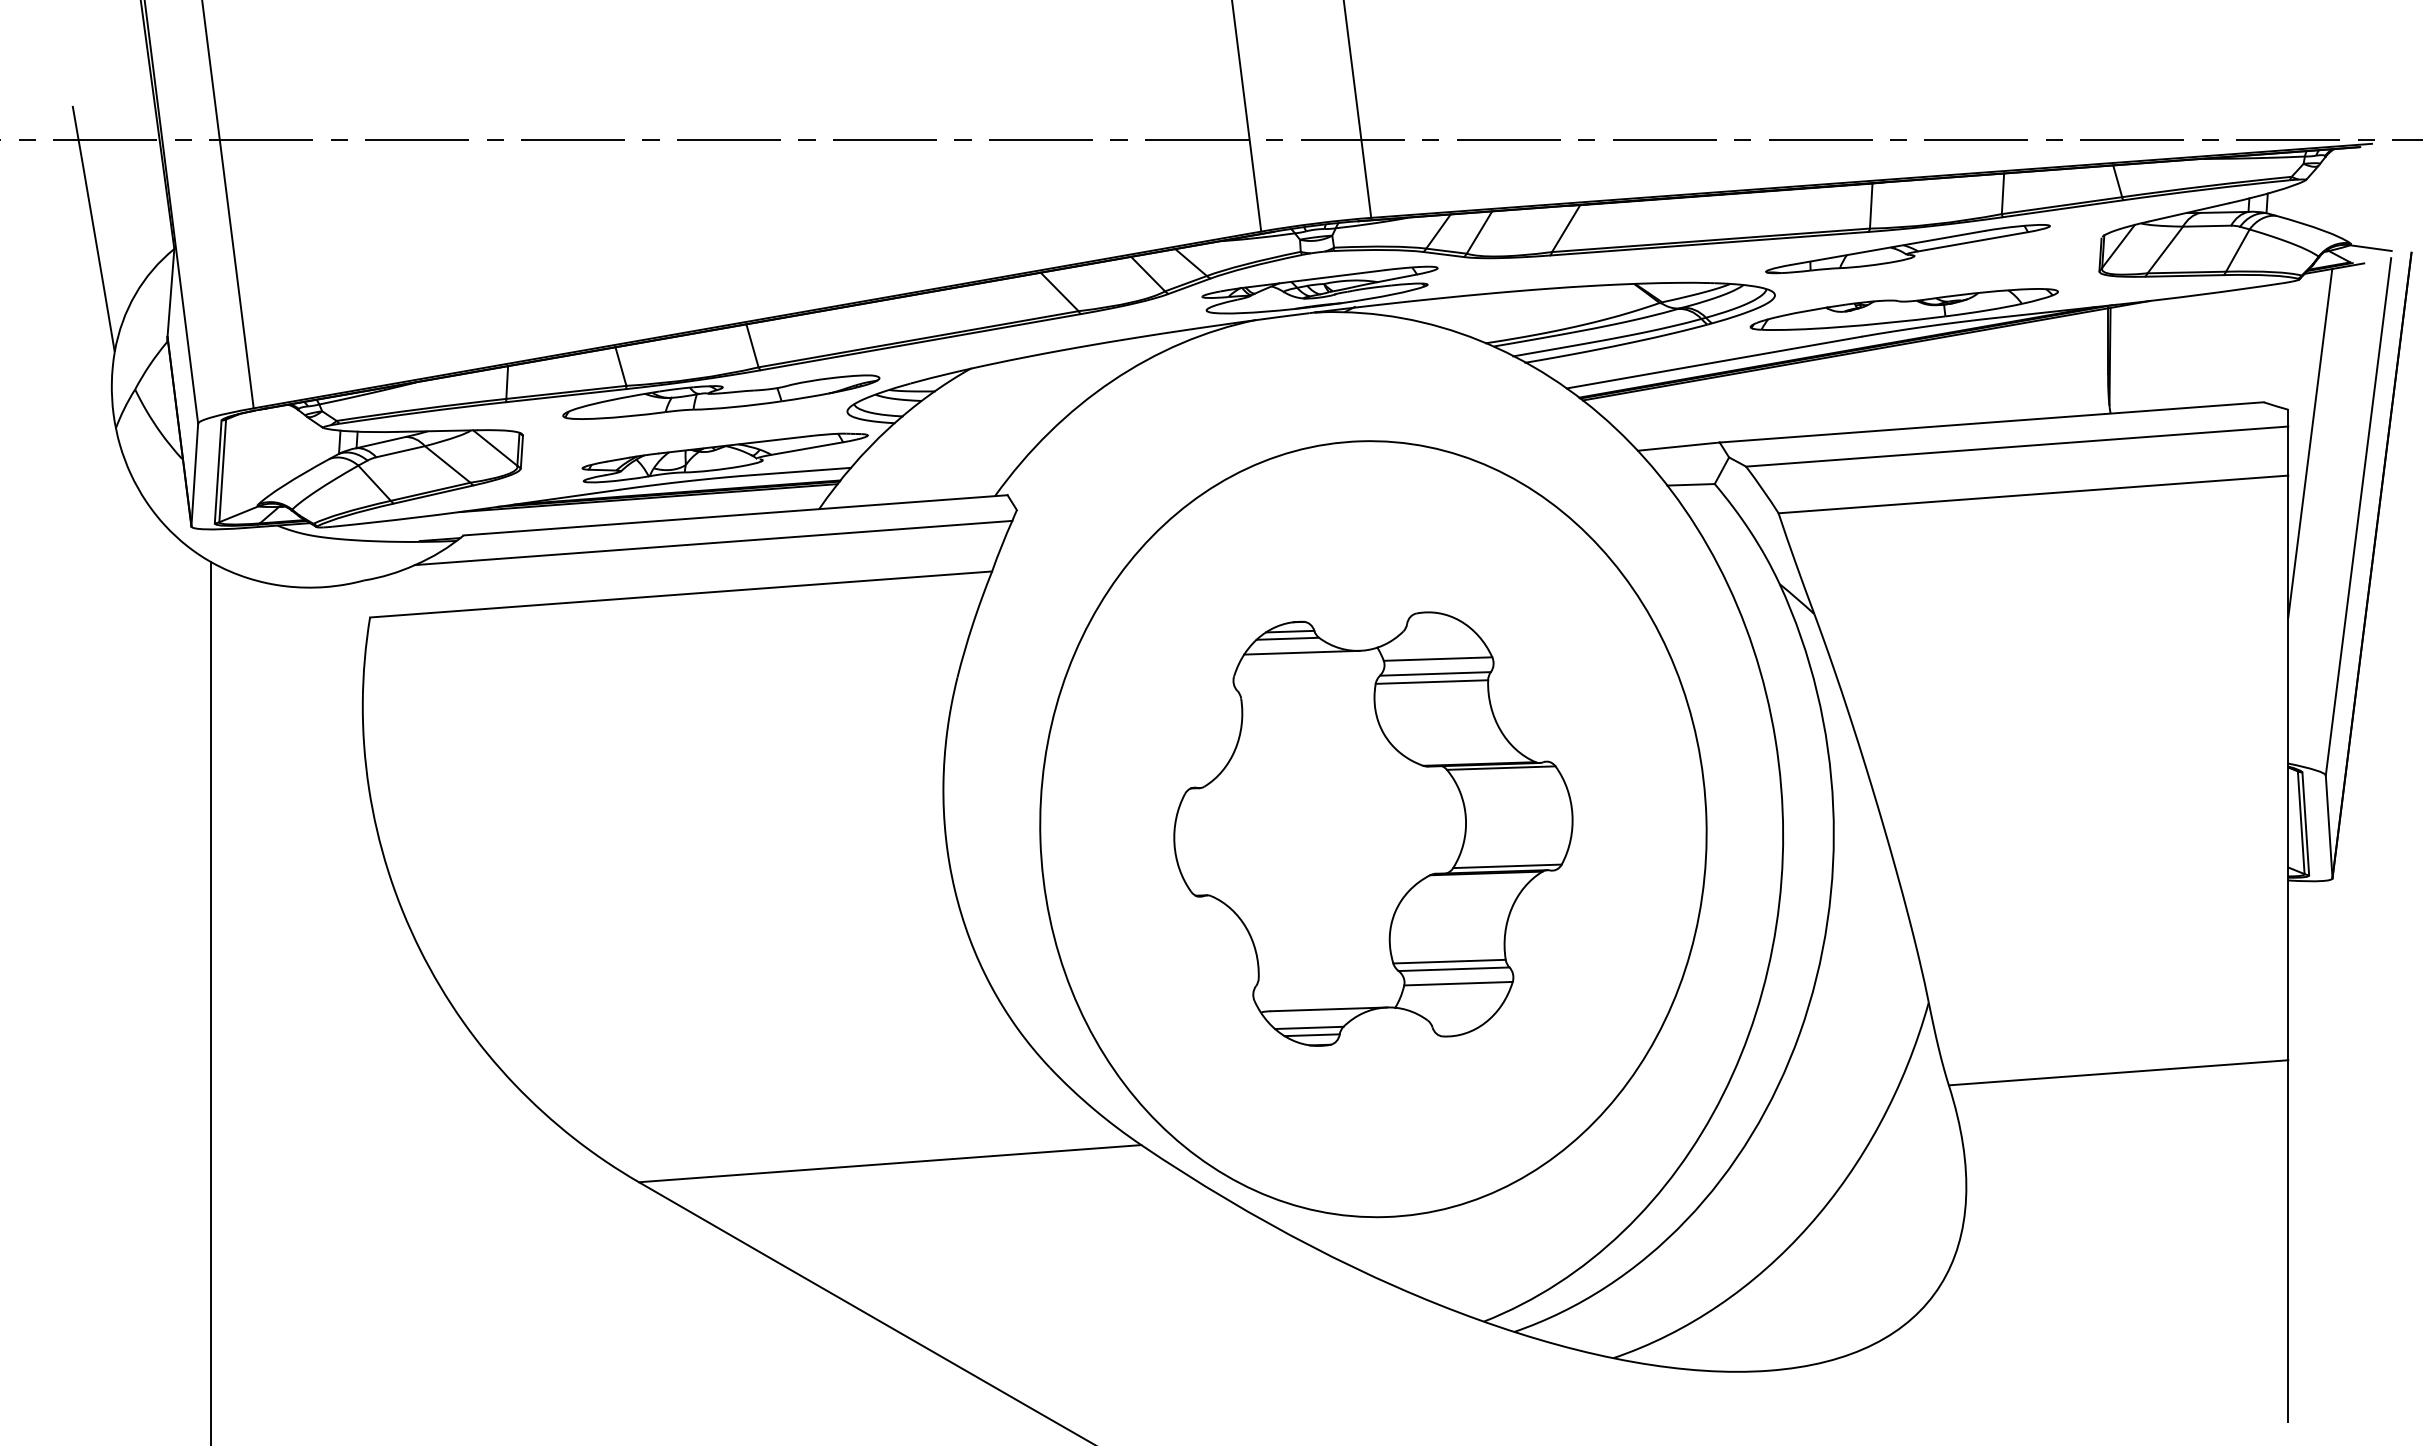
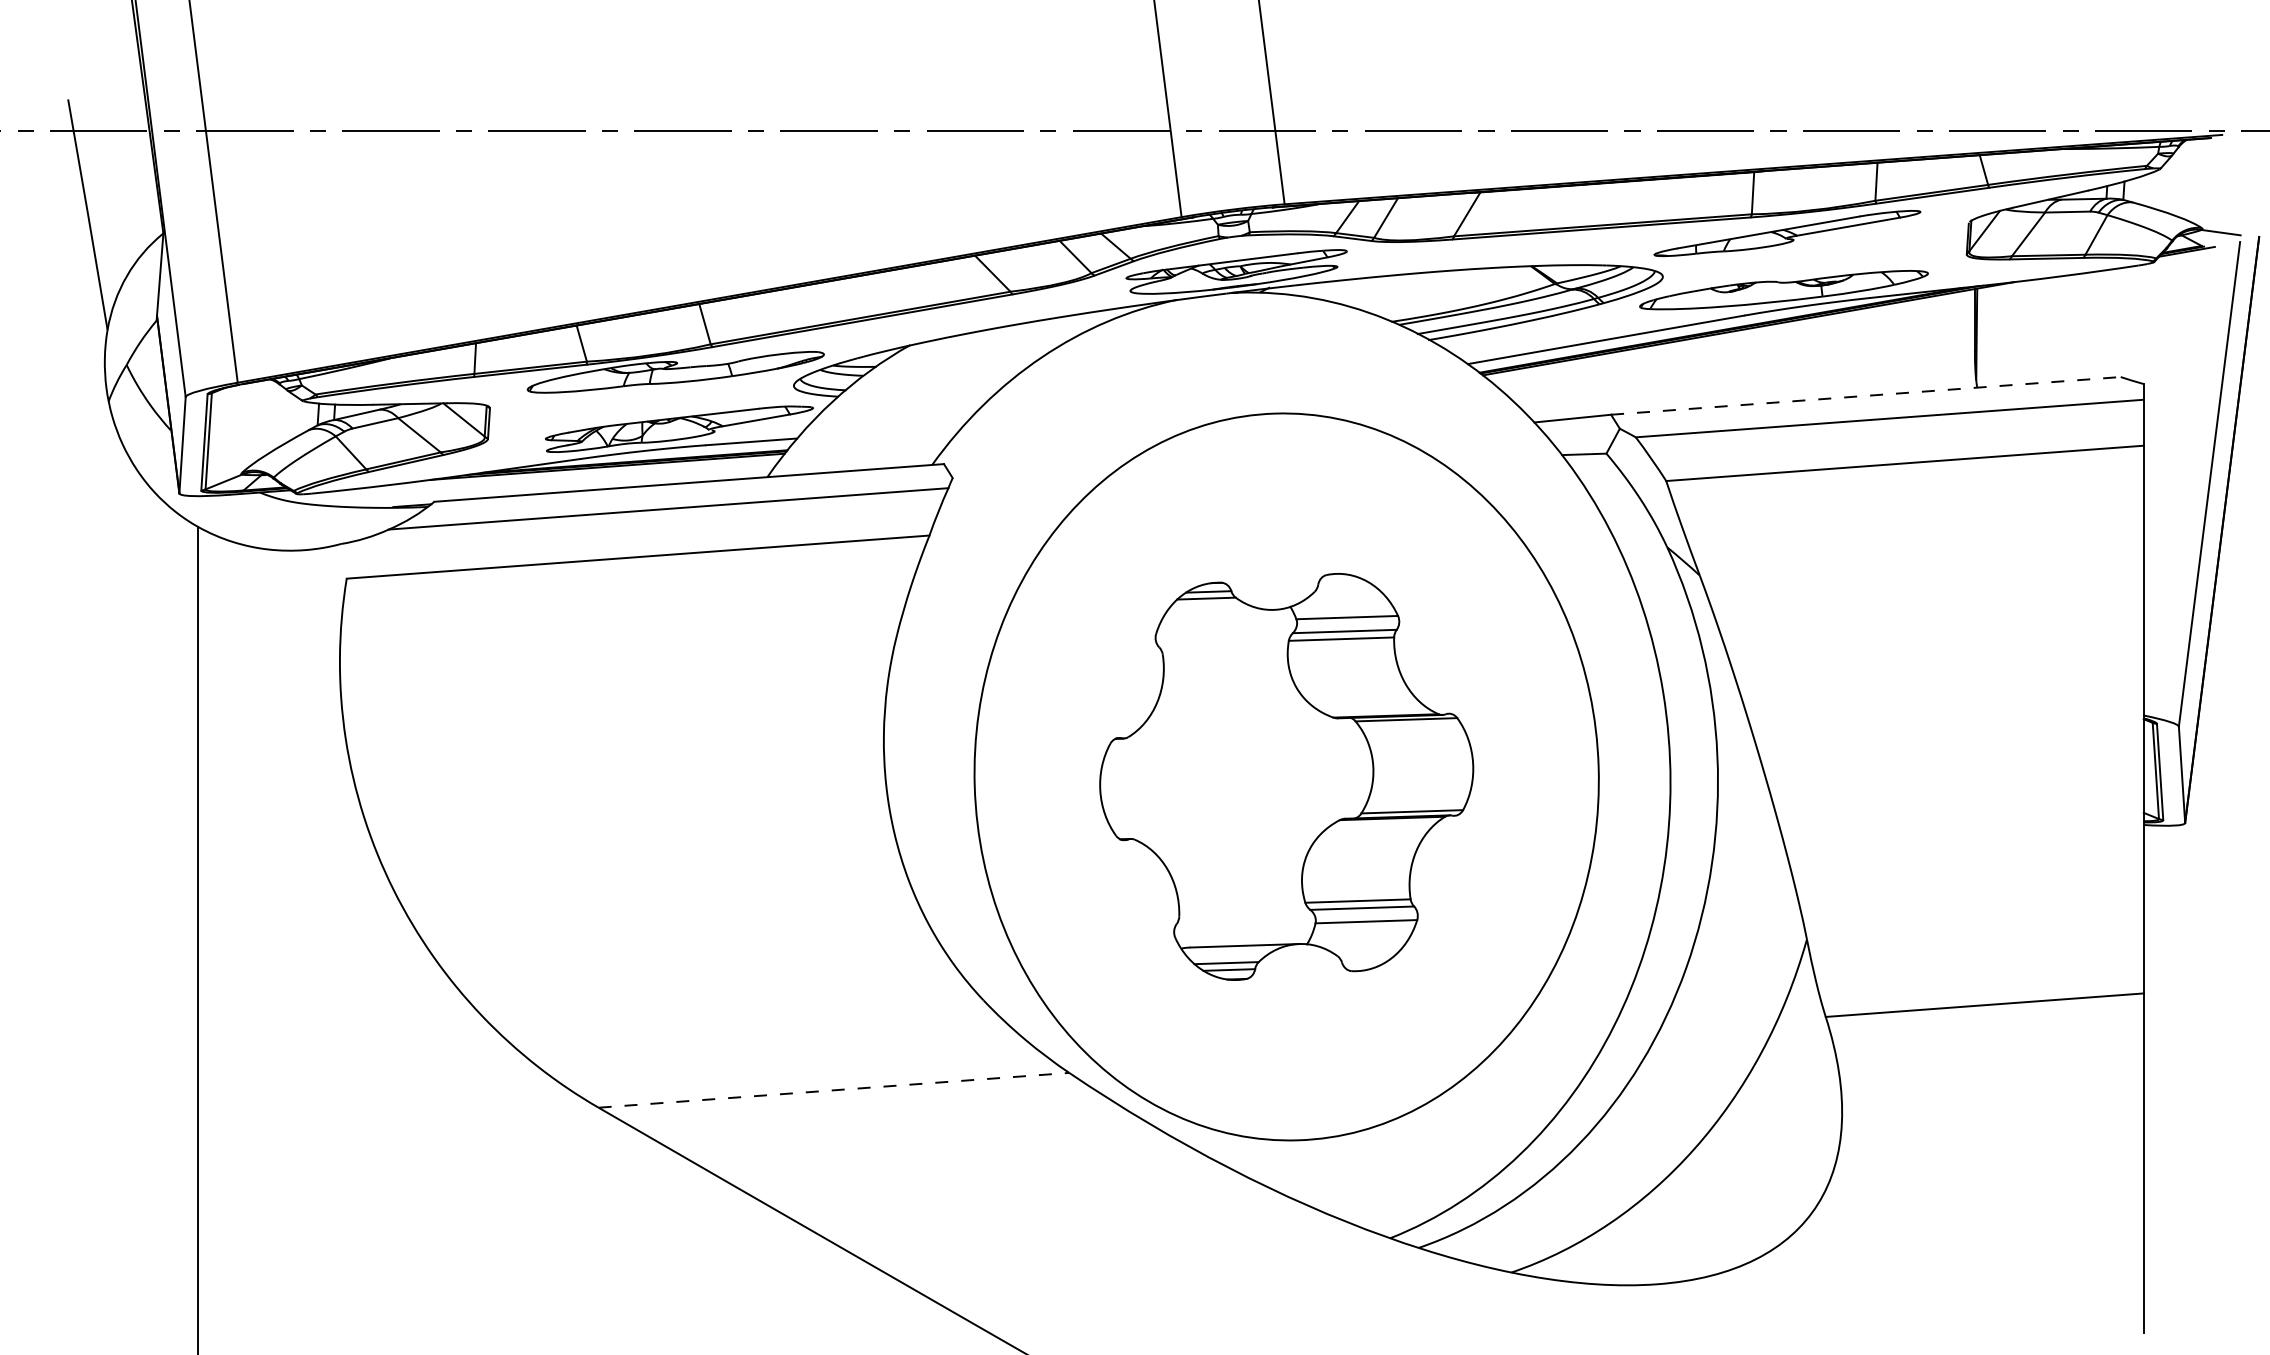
line: (1991, 422) -> (1865, 395), solid -> dashed
line: (2310, 443) -> (2164, 415), removed
line: (1301, 652) -> (1219, 611), removed
line: (890, 1163) -> (834, 1090), solid -> dashed

